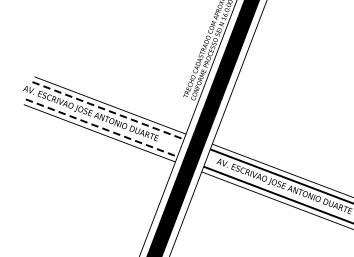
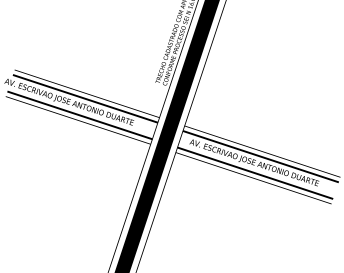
line: (108, 110) -> (85, 98), dashed -> solid
line: (102, 128) -> (80, 115), dashed -> solid

